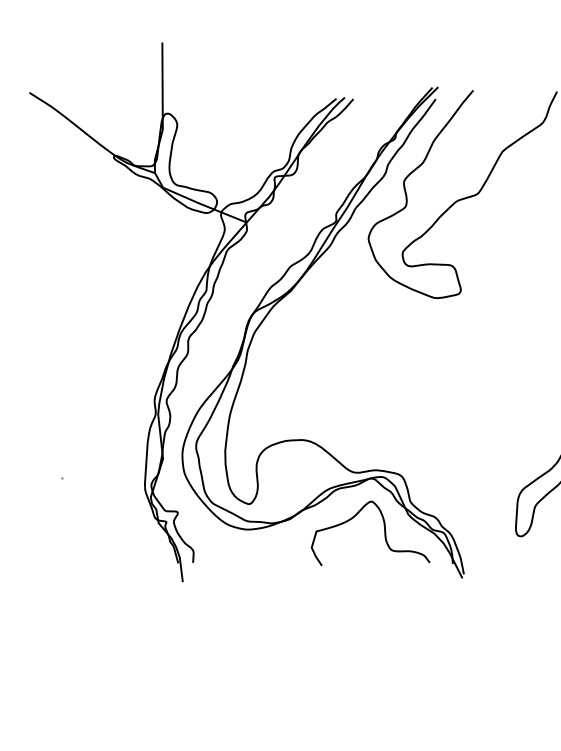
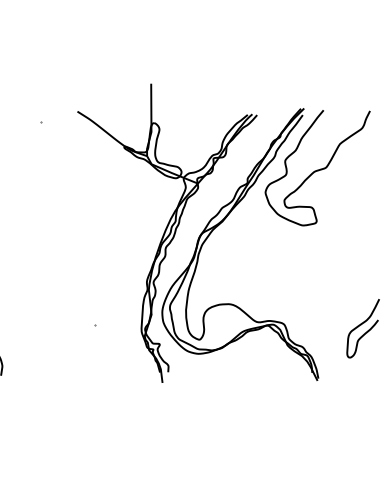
curve: (382, 532) -> (273, 355), removed

